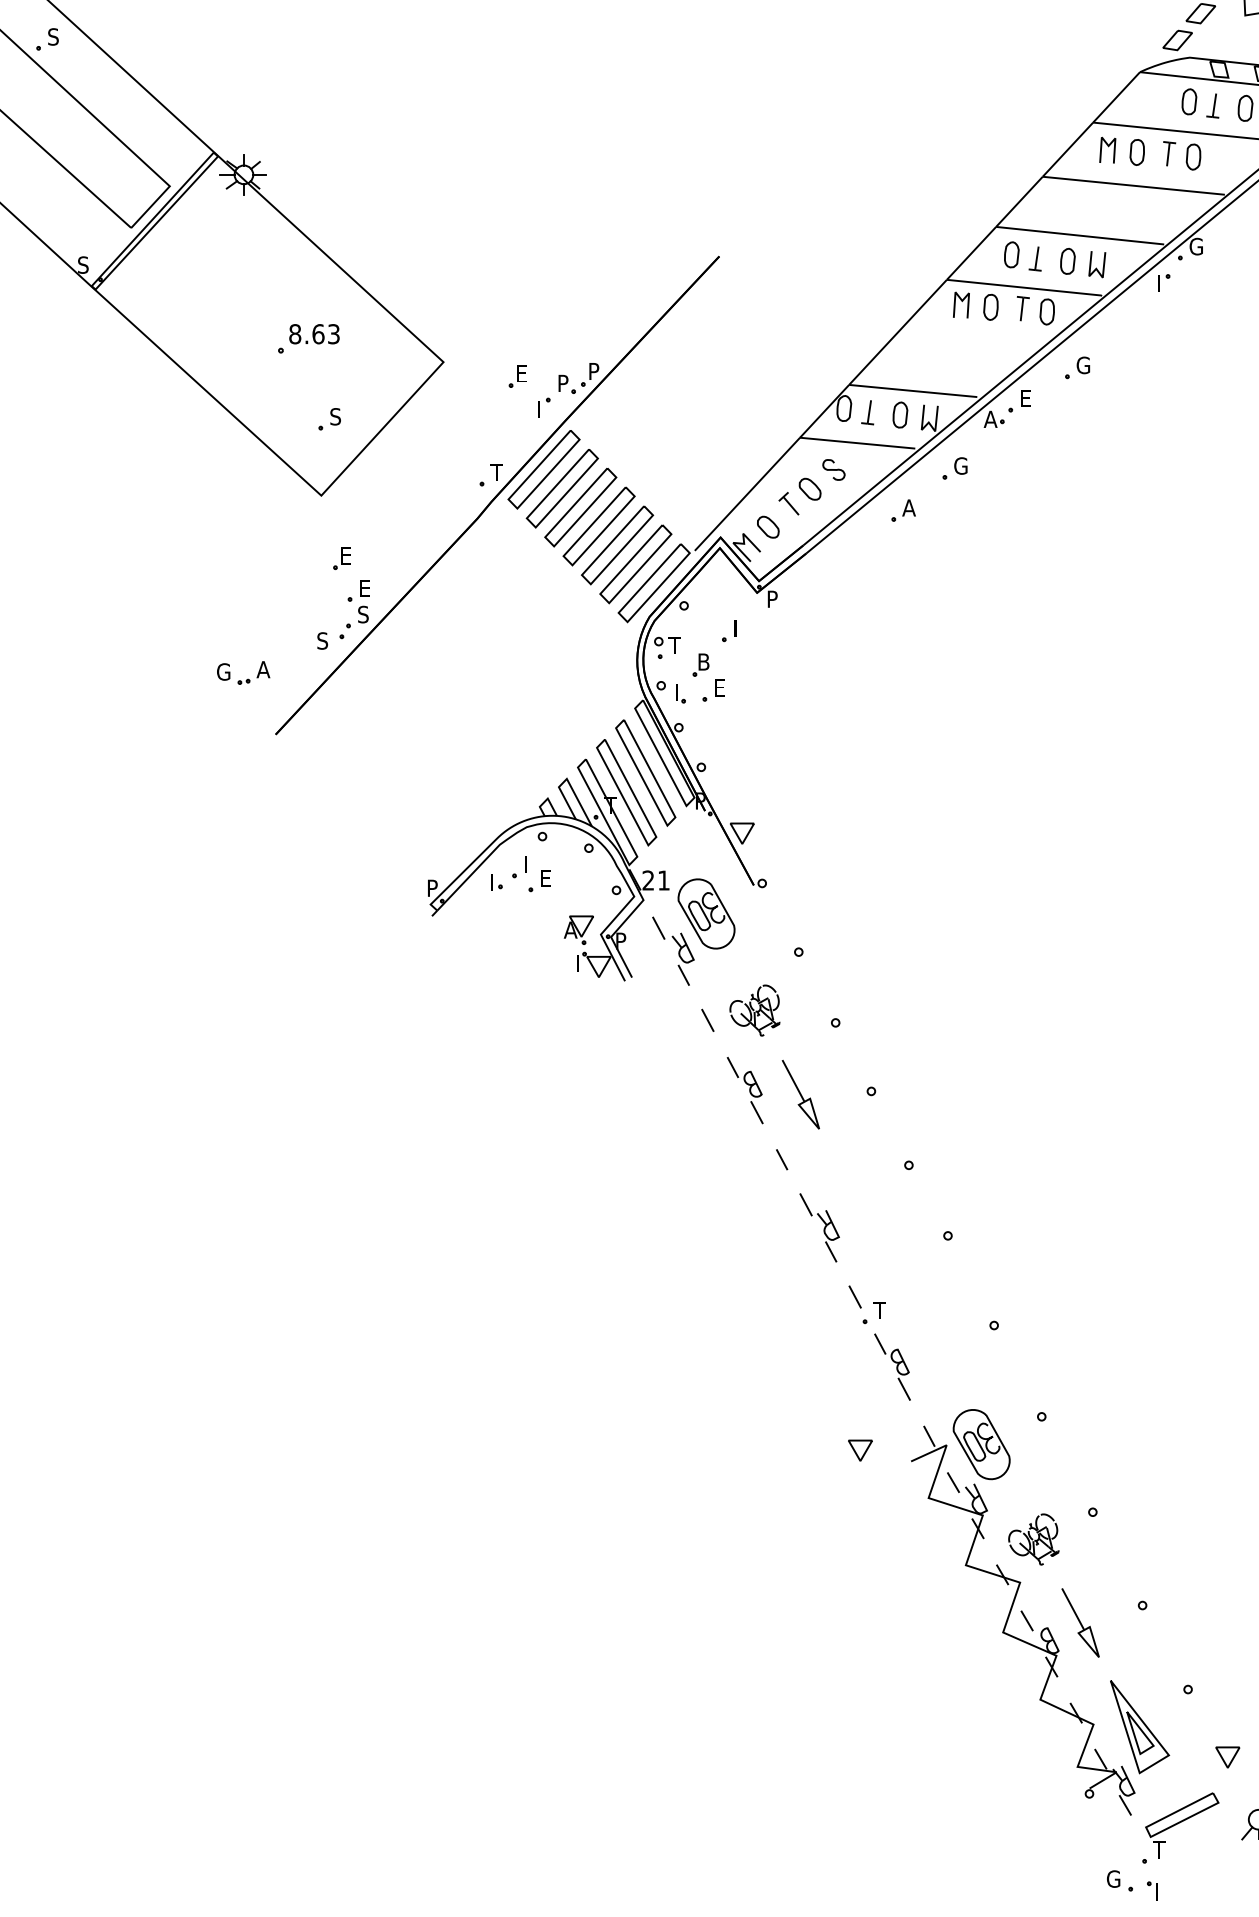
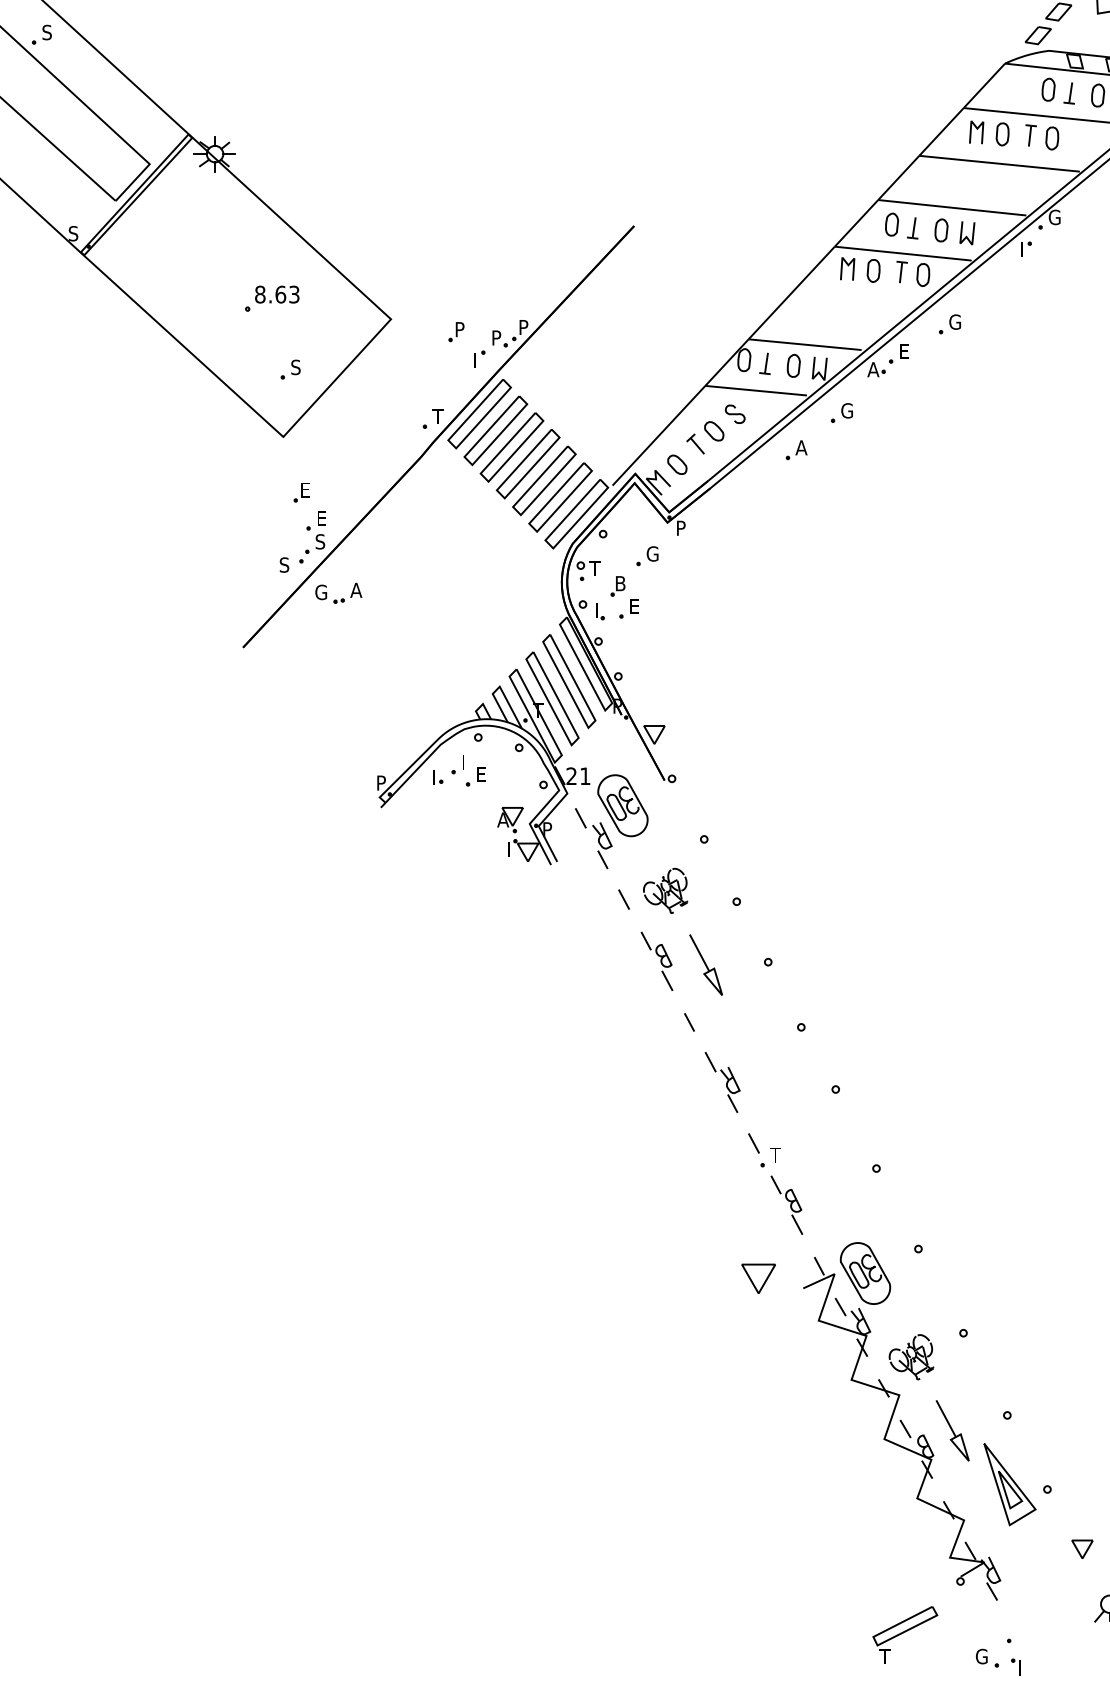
text: (521, 373) -> (459, 329), E -> P
text: (740, 627) -> (652, 553), I -> G
part: (246, 678) -> (341, 598), moved
part: (860, 1450) -> (758, 1278), size x1.6
part: (1139, 1726) -> (1009, 1484), moved
part: (1182, 1824) -> (905, 1634), moved

